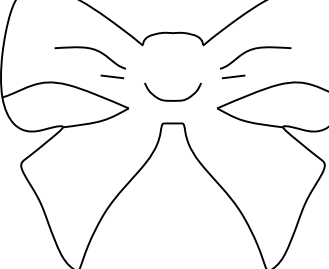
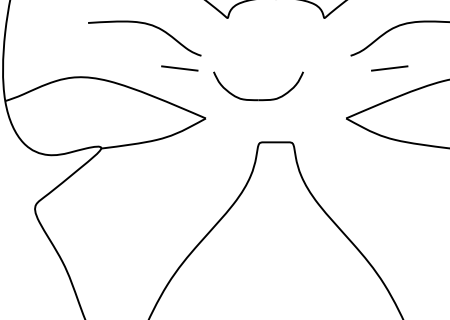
line: (233, 76) -> (389, 67), moved
part: (168, 99) -> (251, 97), moved

